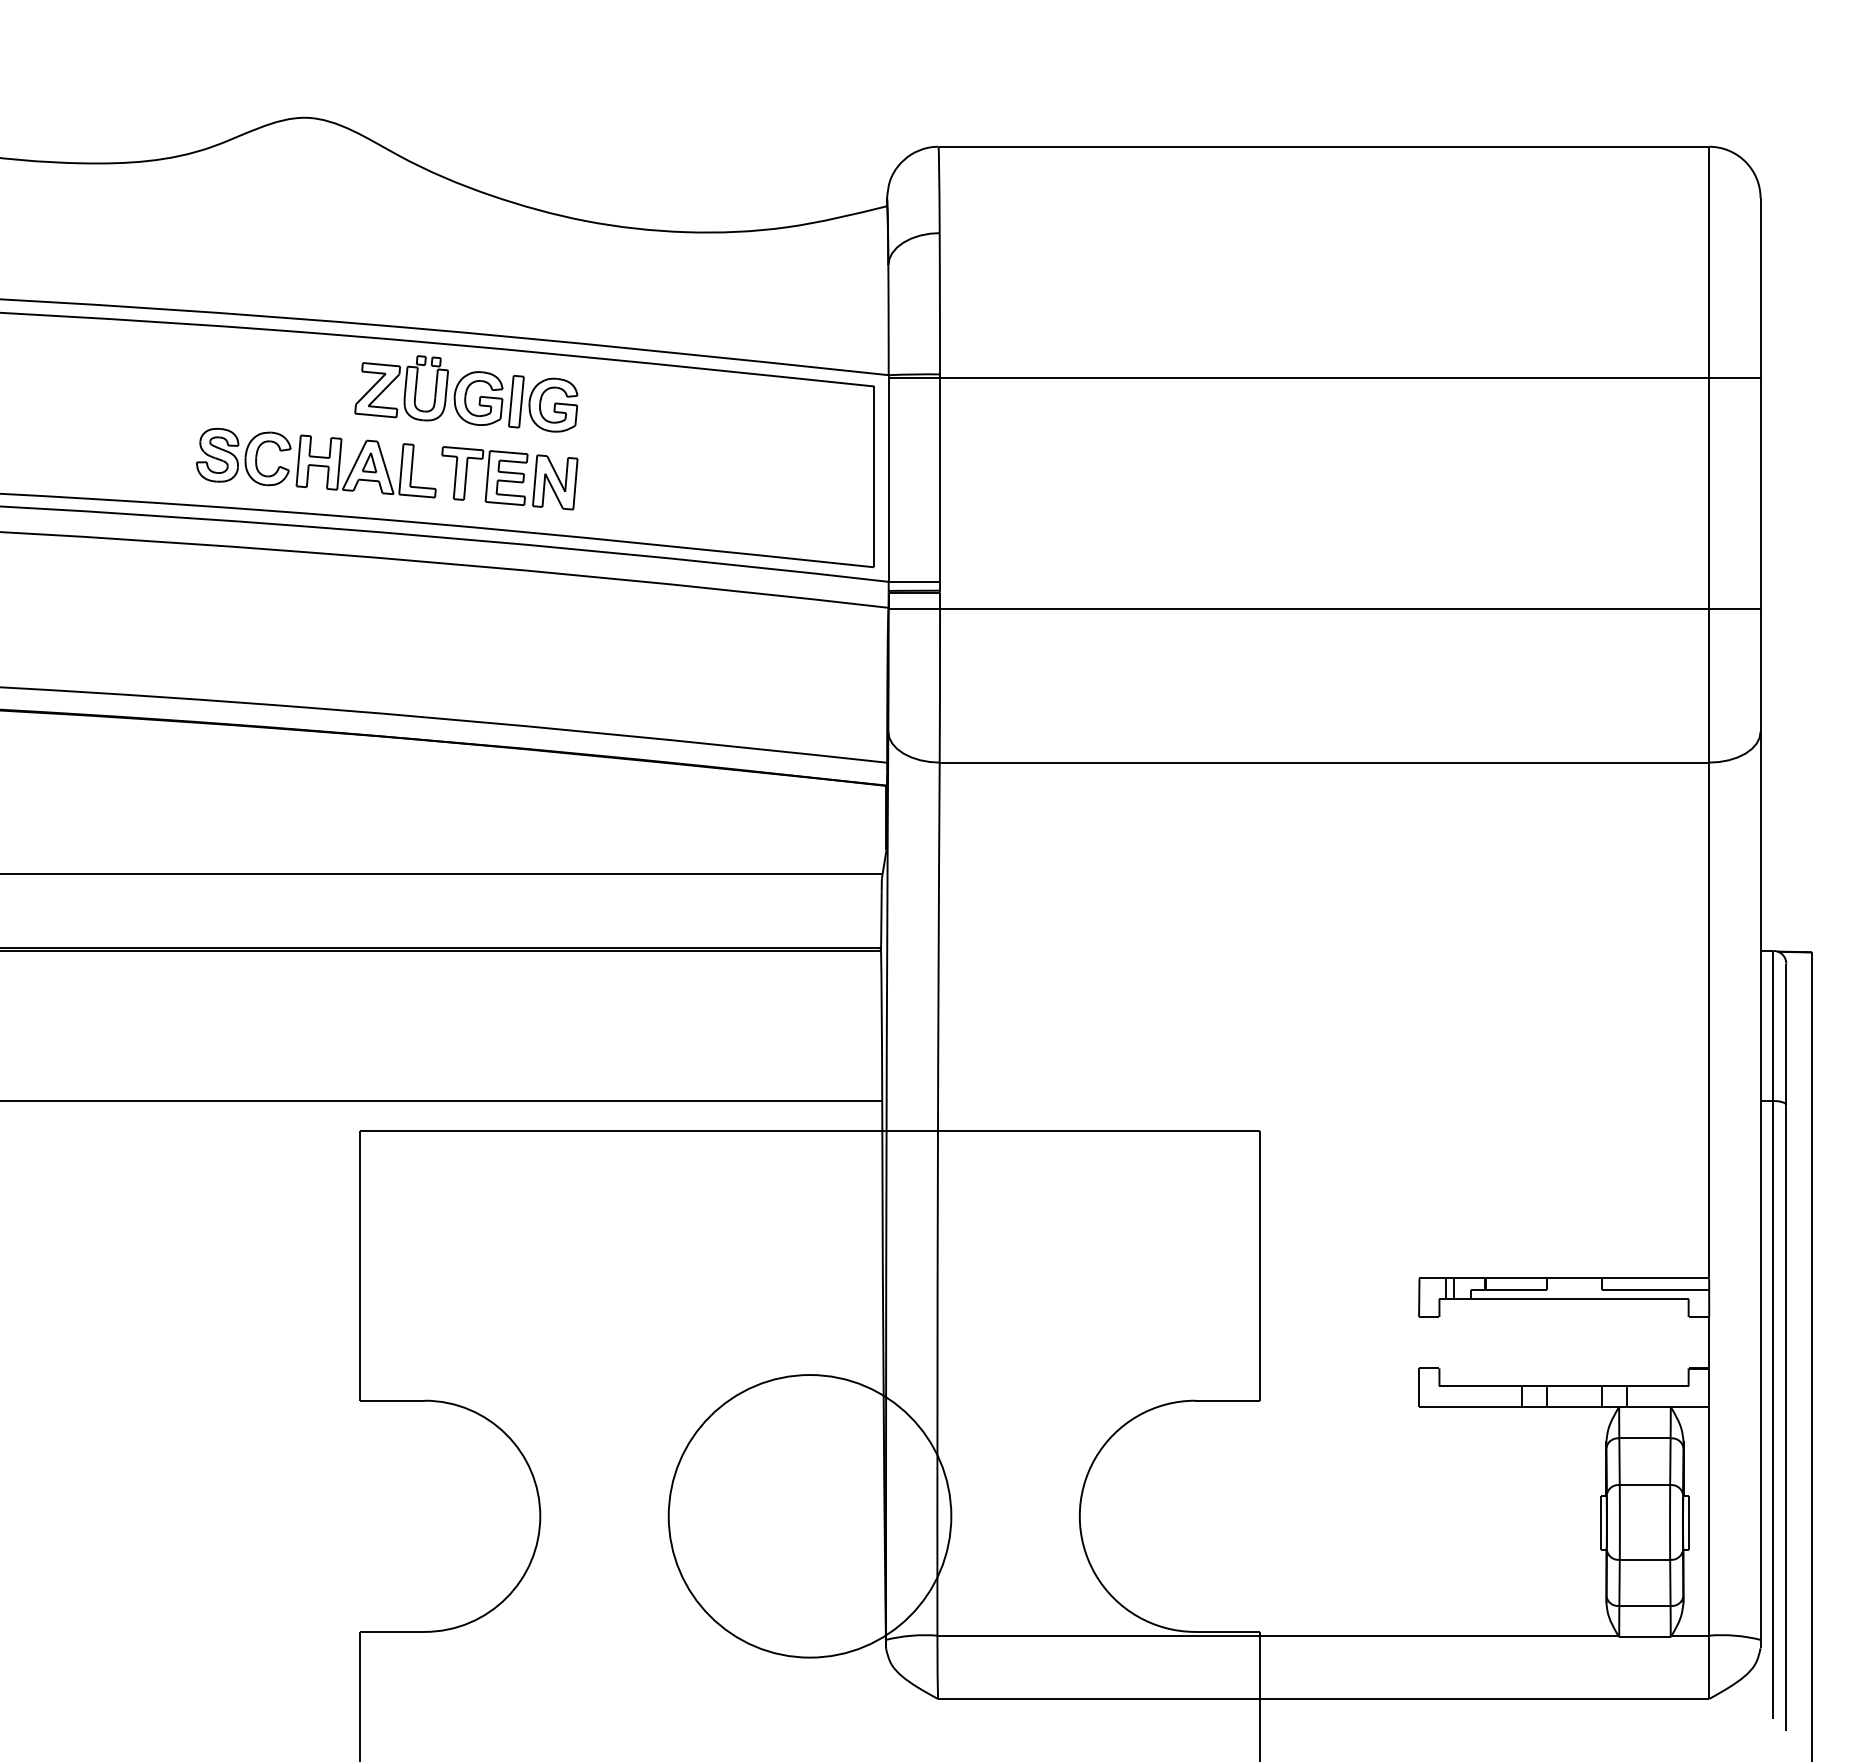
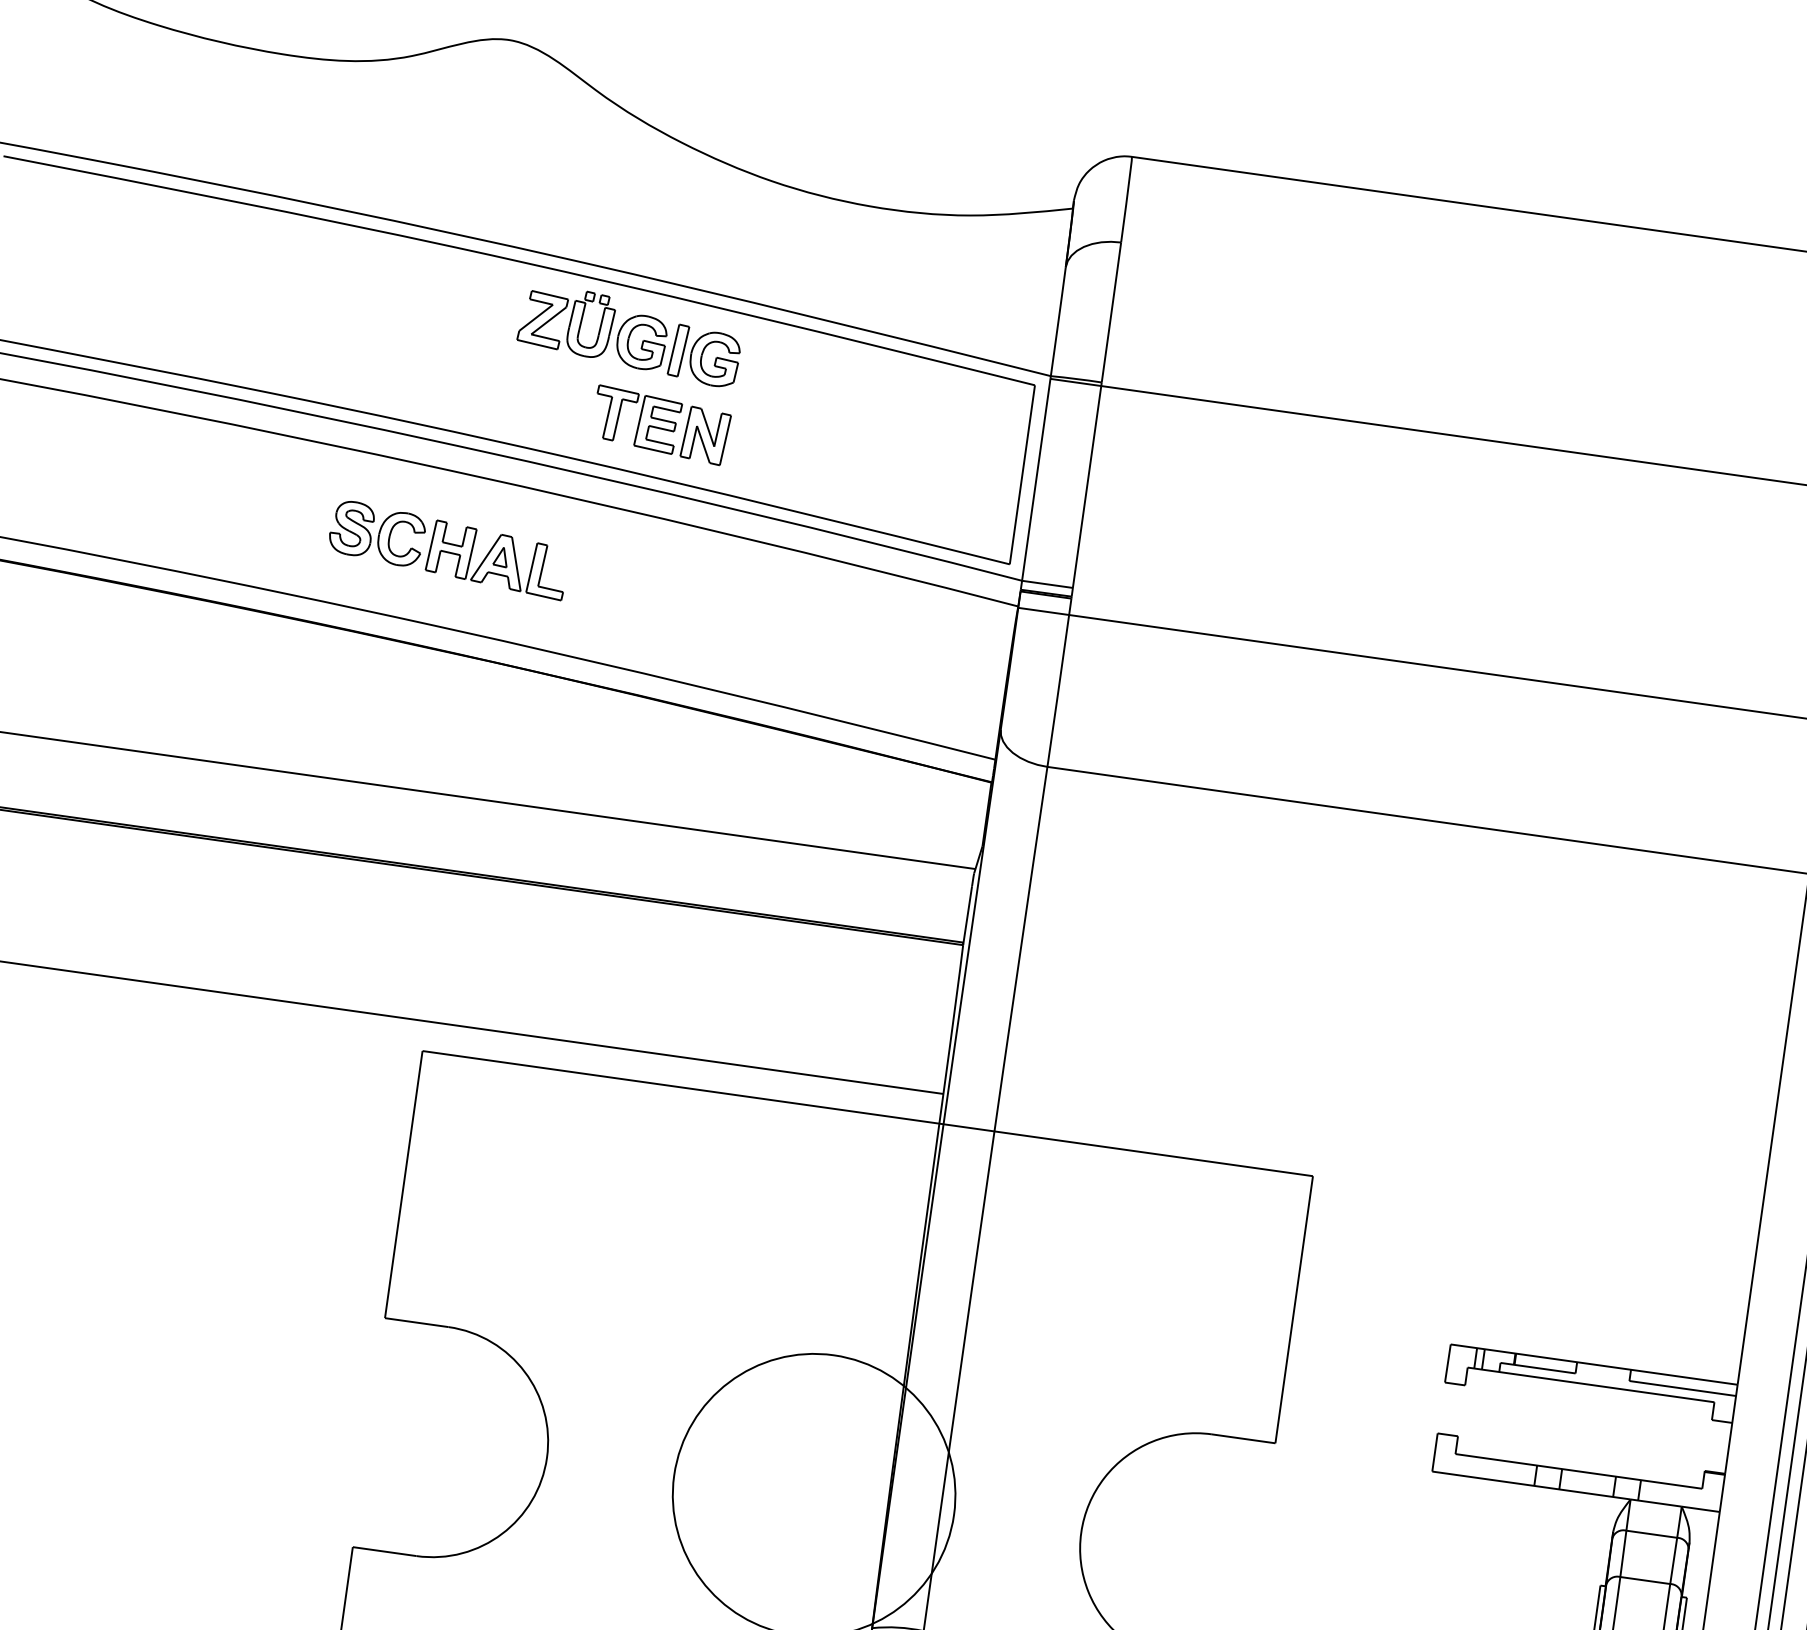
part: (316, 463) -> (448, 550), moved

